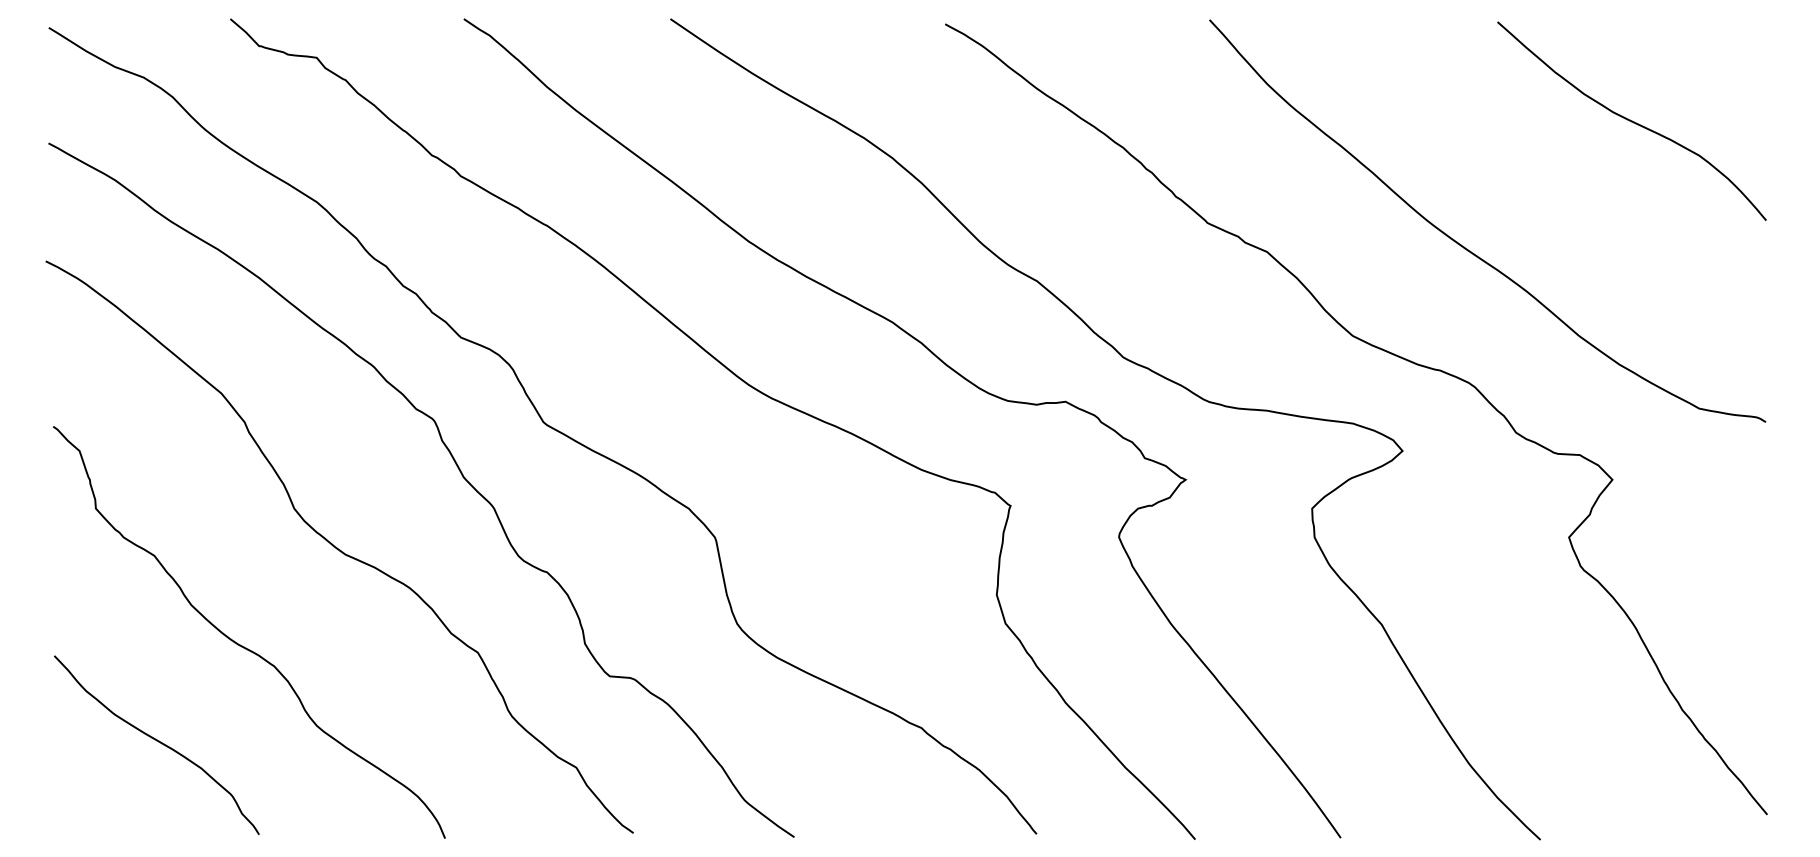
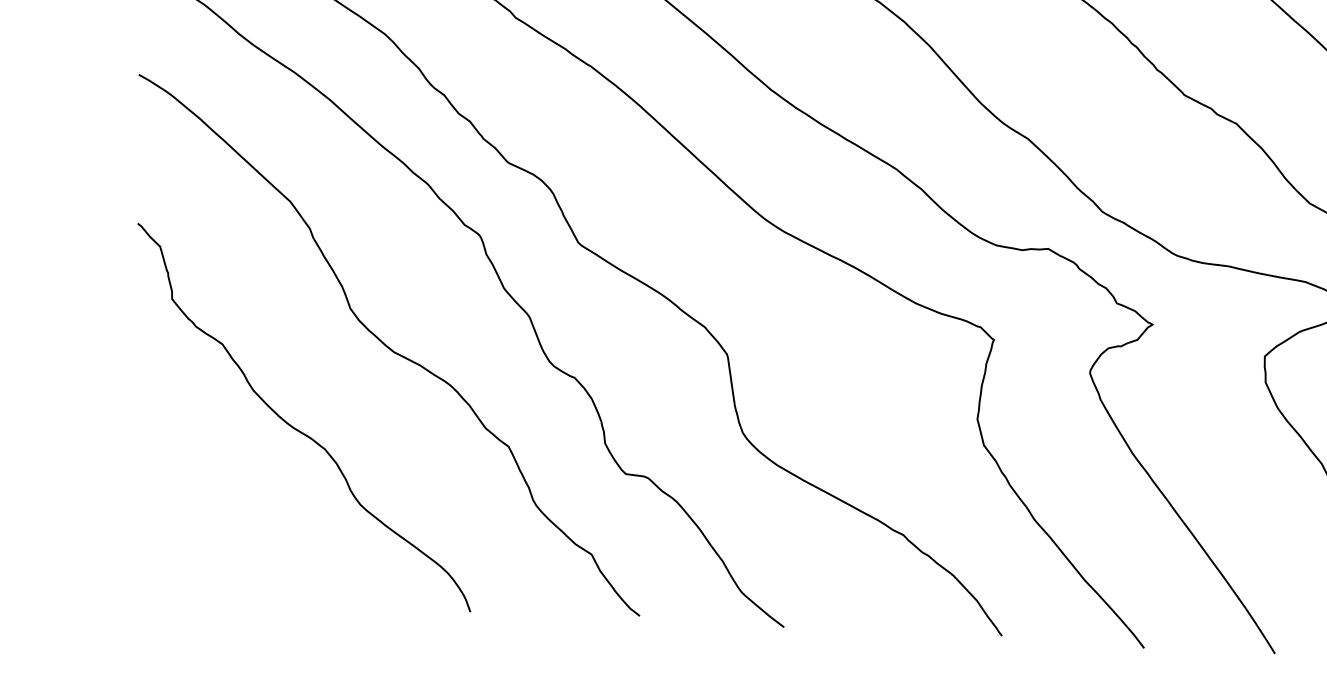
curve: (158, 742) -> (217, 512), removed

